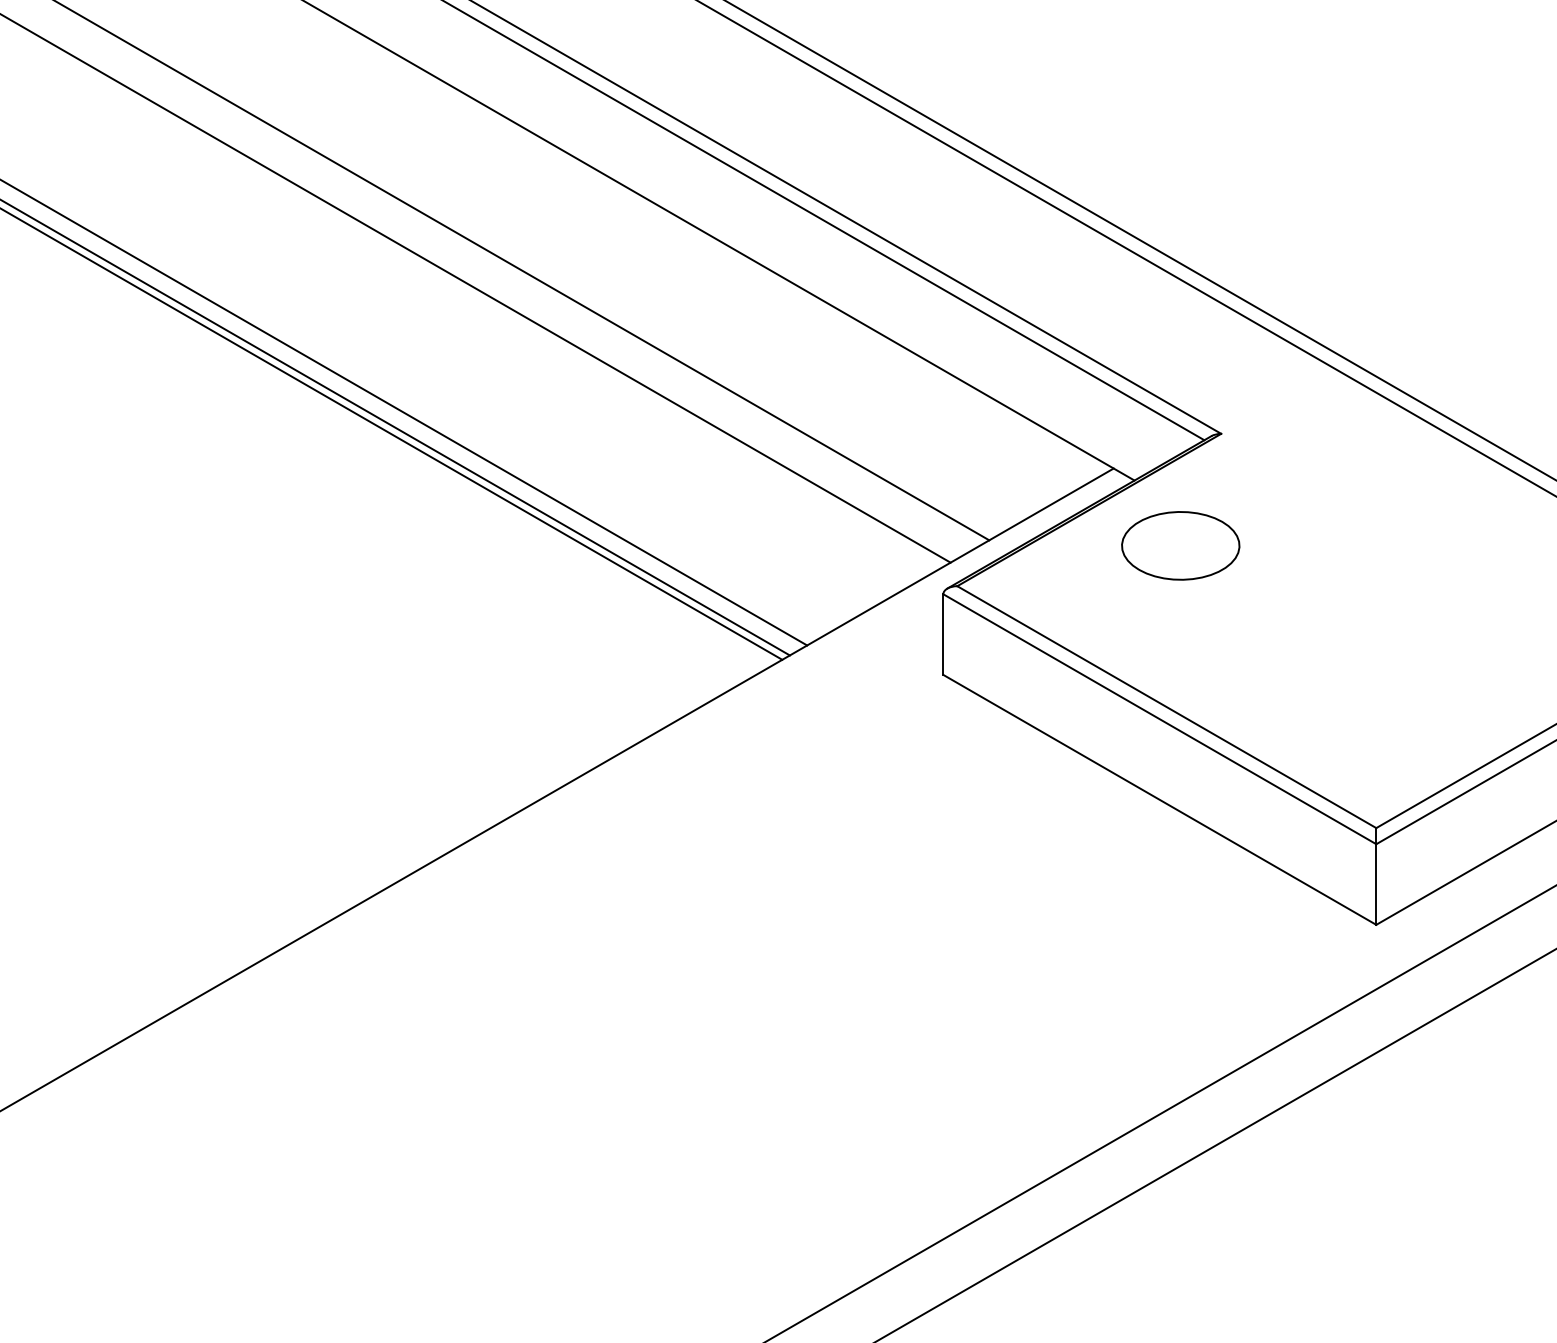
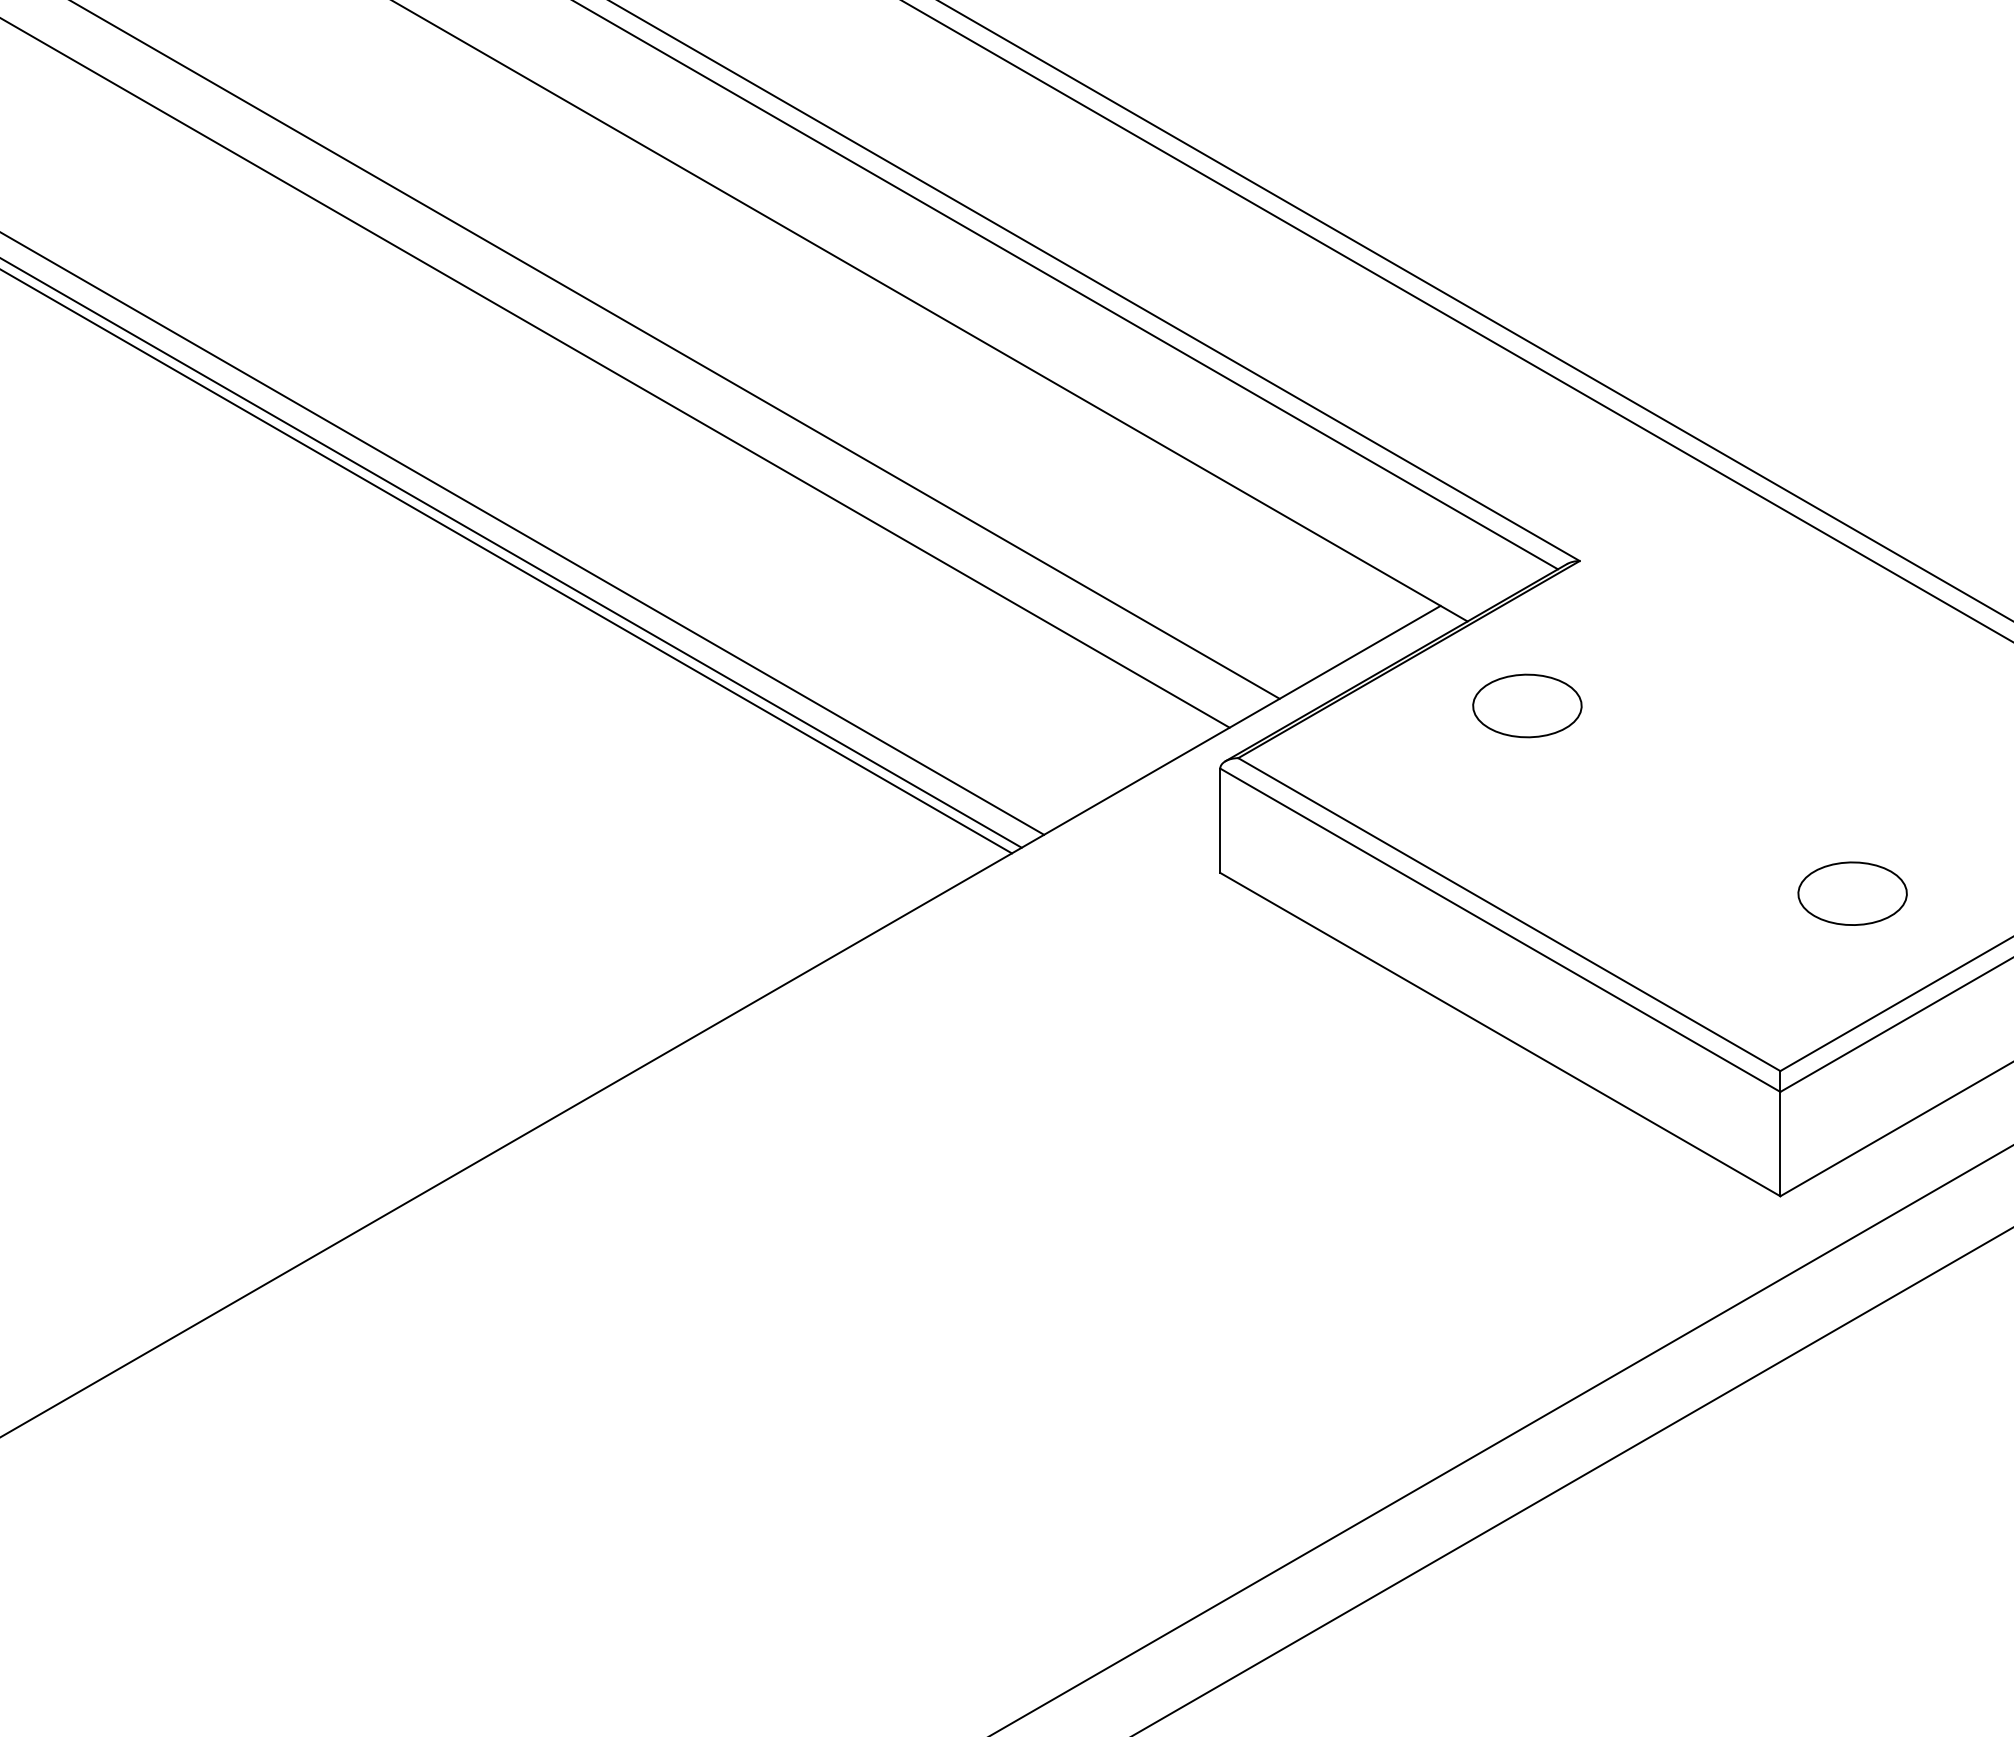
part: (1180, 545) -> (1527, 705), size x0.71
part: (1432, 690) -> (1852, 893), added

